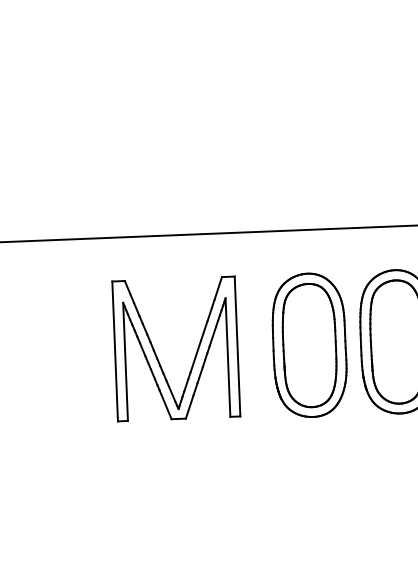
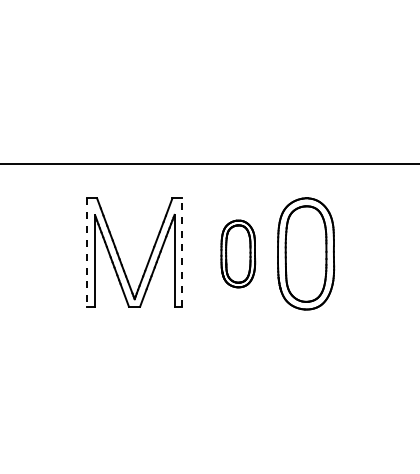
part: (309, 344) -> (238, 253), size x0.6
line: (237, 346) -> (182, 252), solid -> dashed
line: (115, 352) -> (87, 253), solid -> dashed

